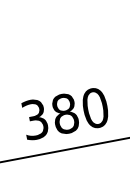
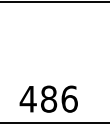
text: (64, 112) -> (48, 98), 380 -> 486

